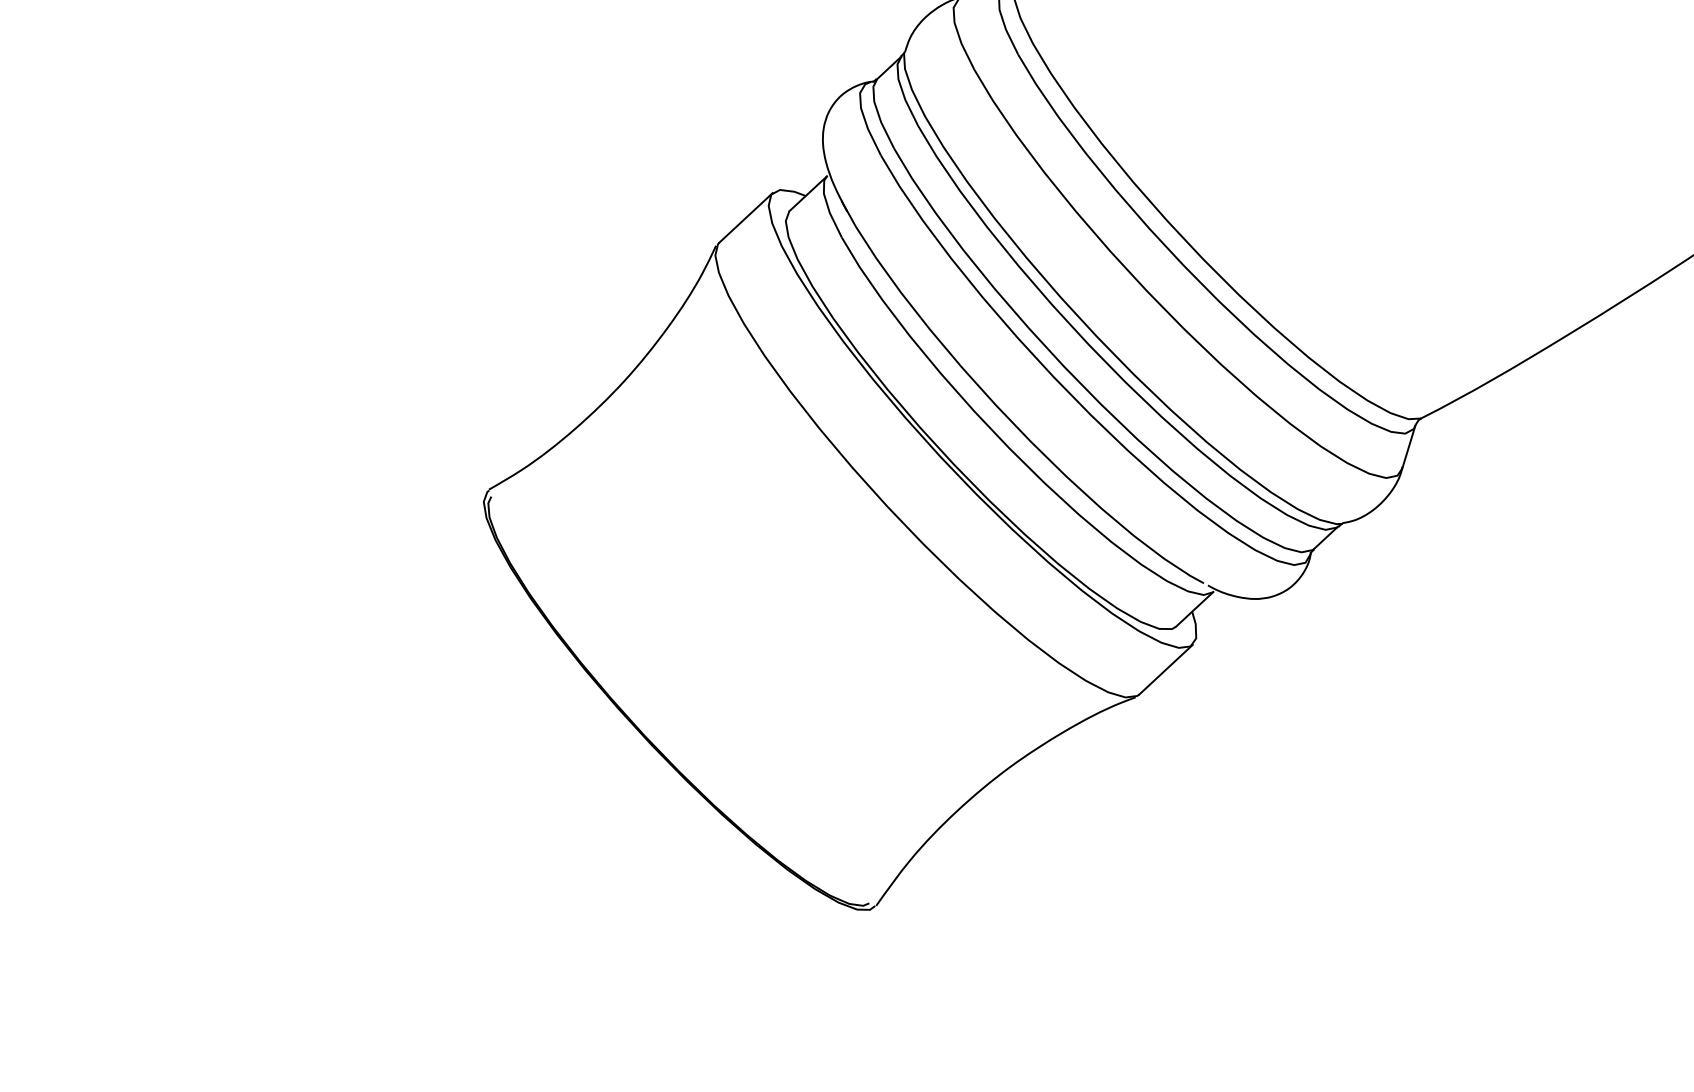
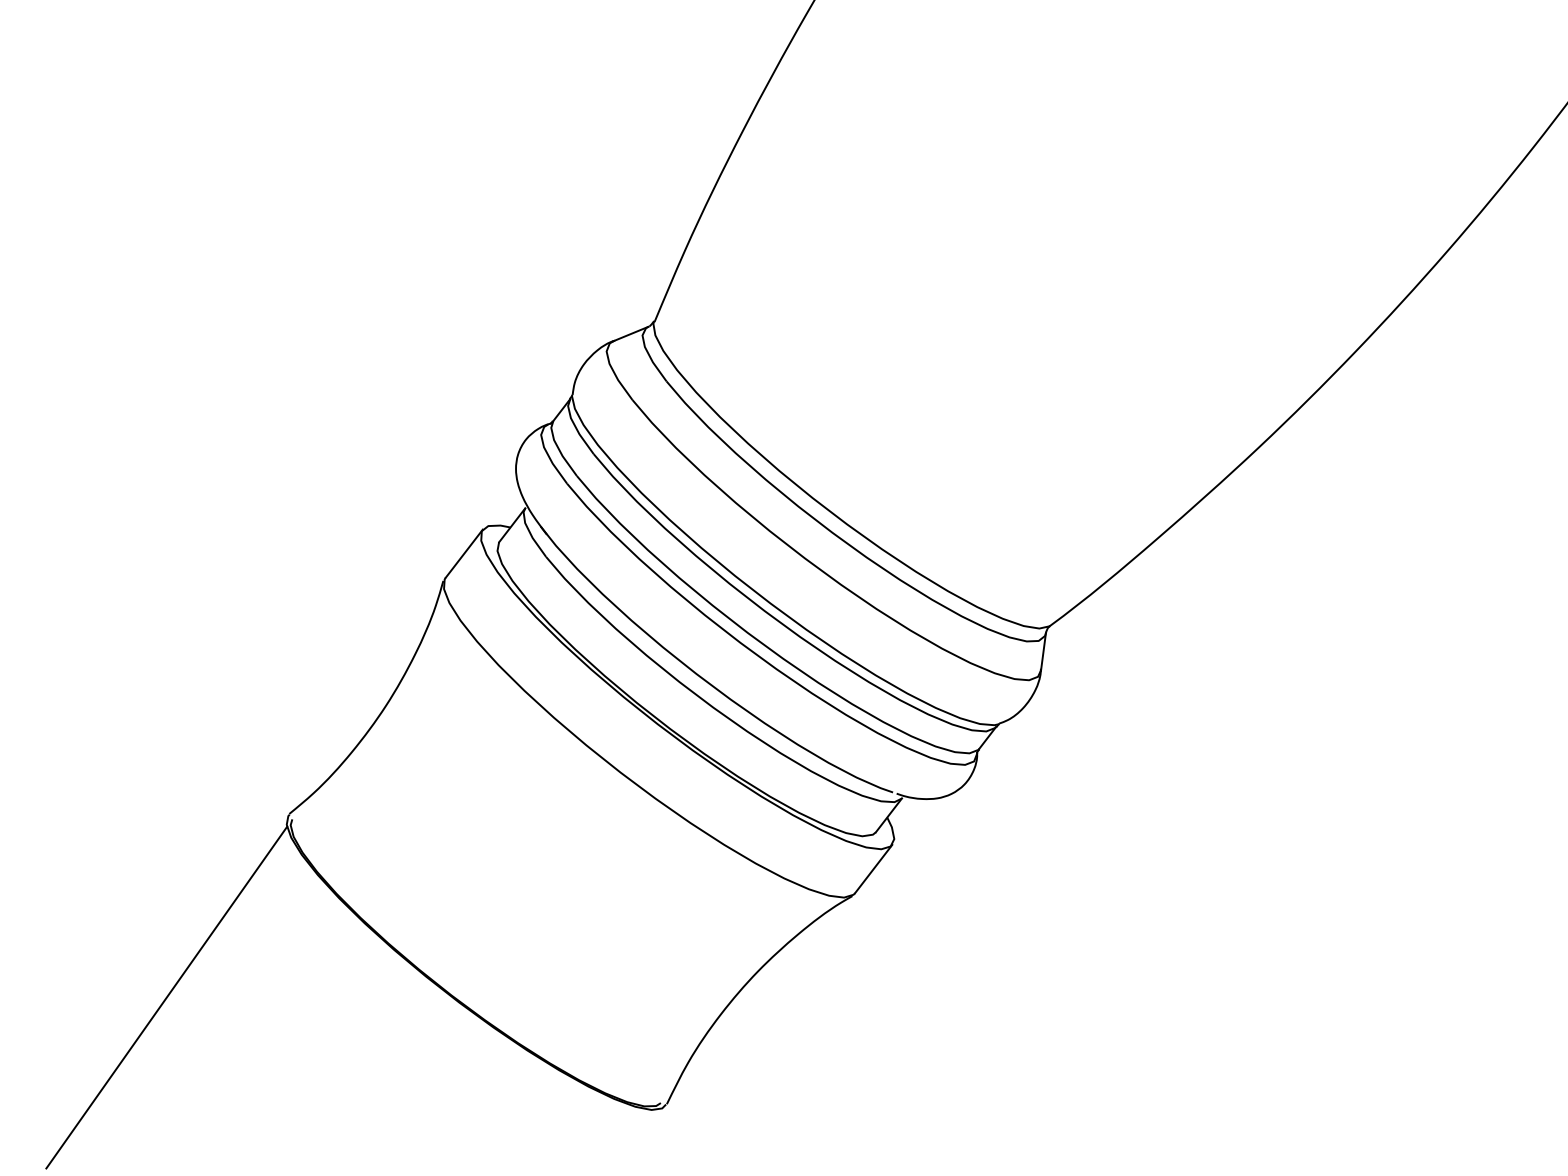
line: (308, 681) -> (166, 997), added

